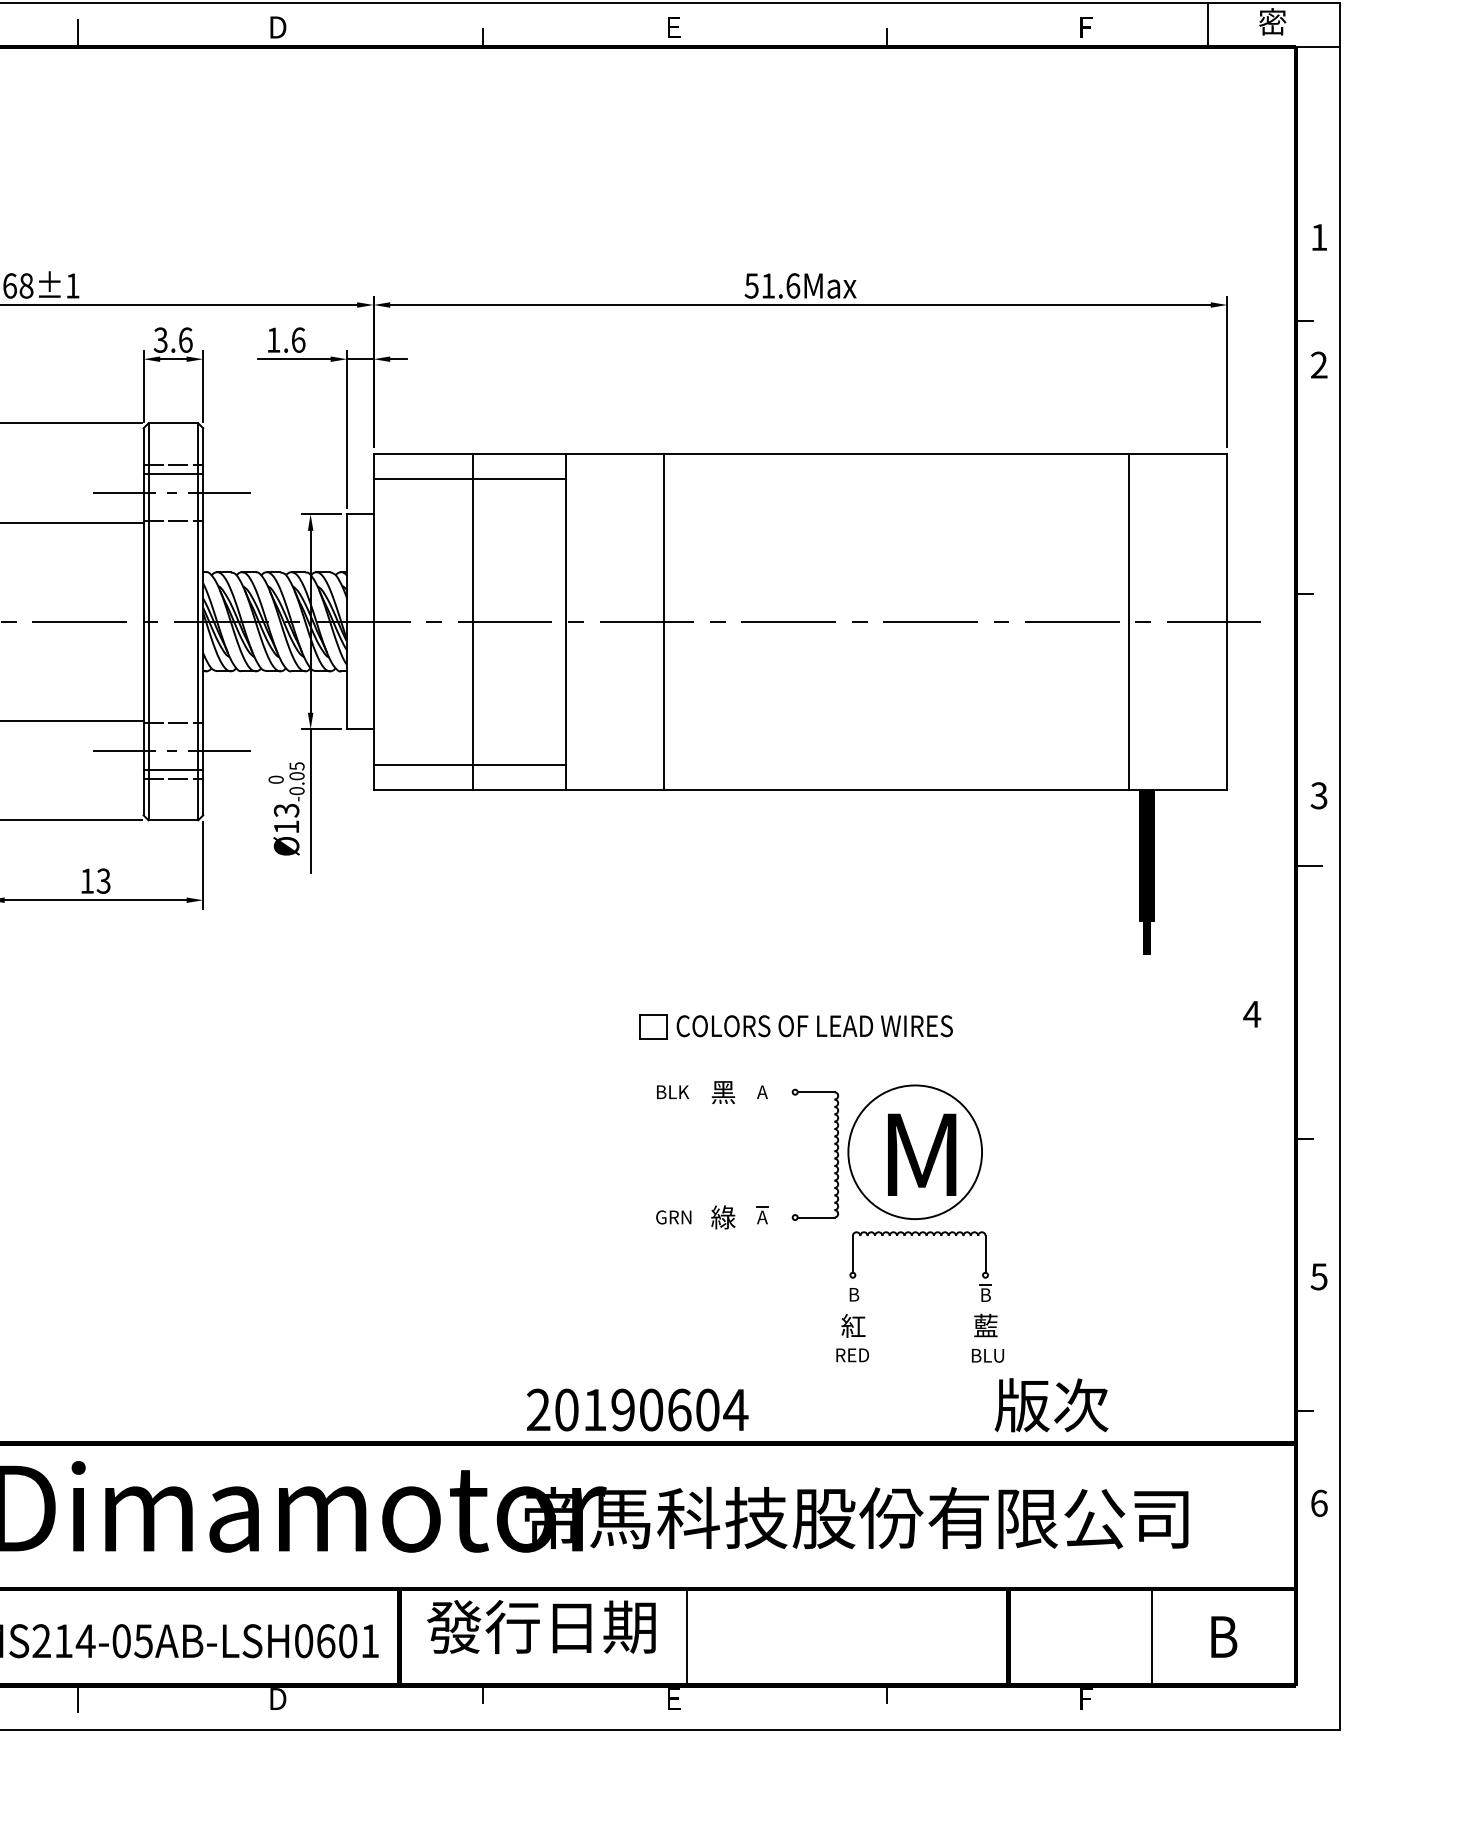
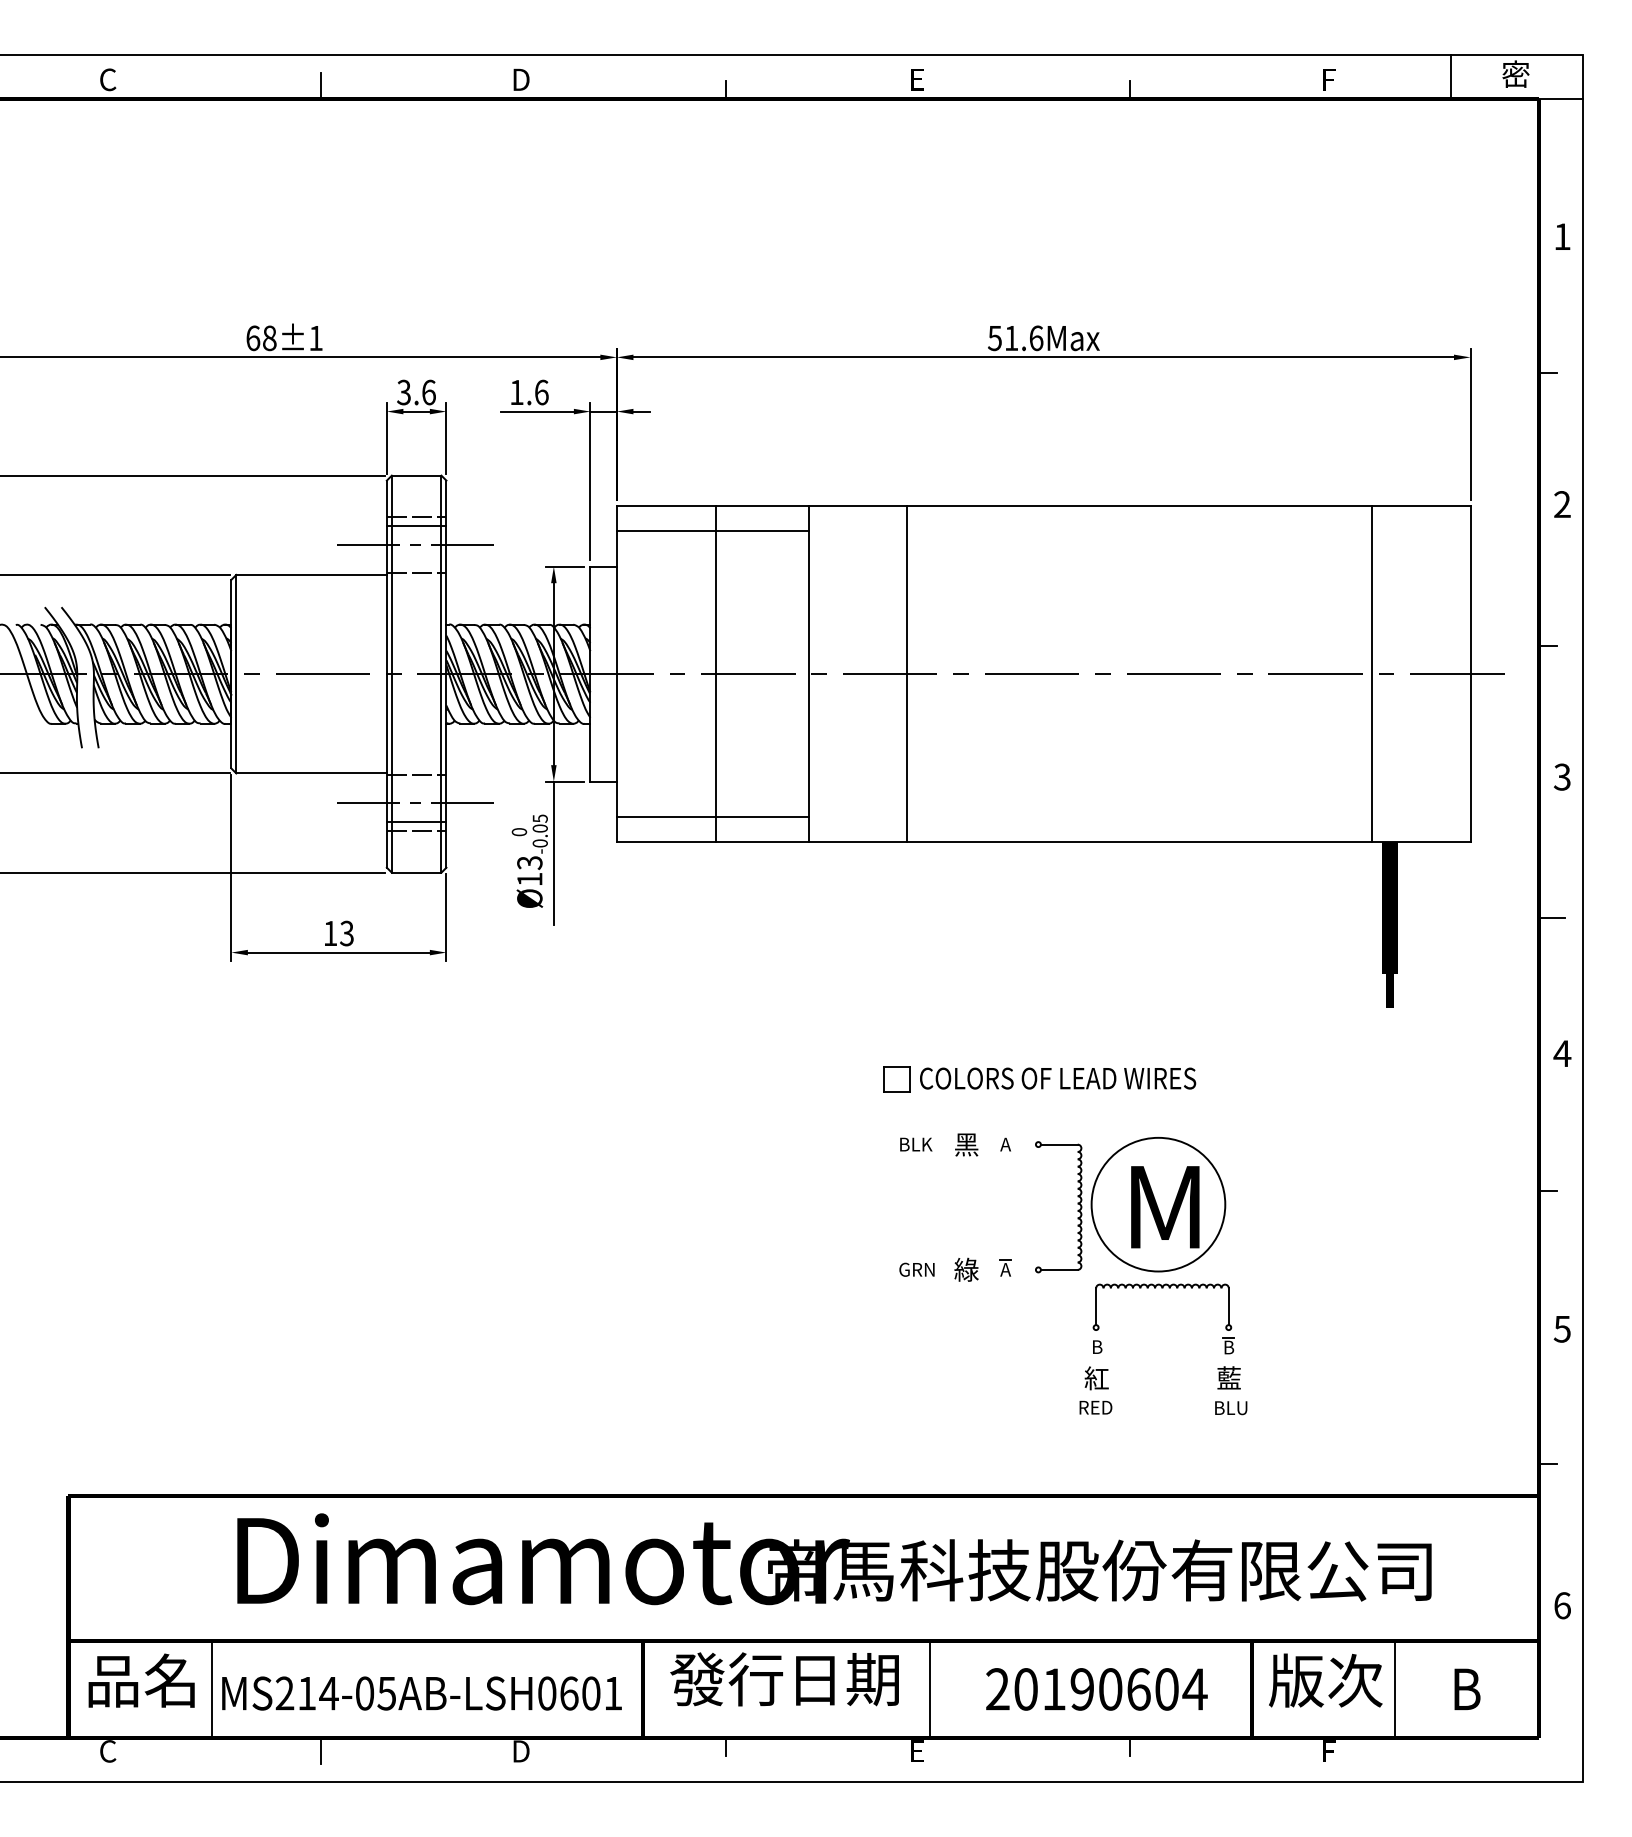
text: (1319, 237) -> (1562, 236), moved
text: (1319, 365) -> (1562, 504), moved
text: (1319, 795) -> (1562, 776), moved
text: (1252, 1014) -> (1562, 1053), moved
text: (1051, 1405) -> (1325, 1680), moved
text: (637, 1410) -> (1096, 1689), moved
text: (1319, 1503) -> (1562, 1605), moved

